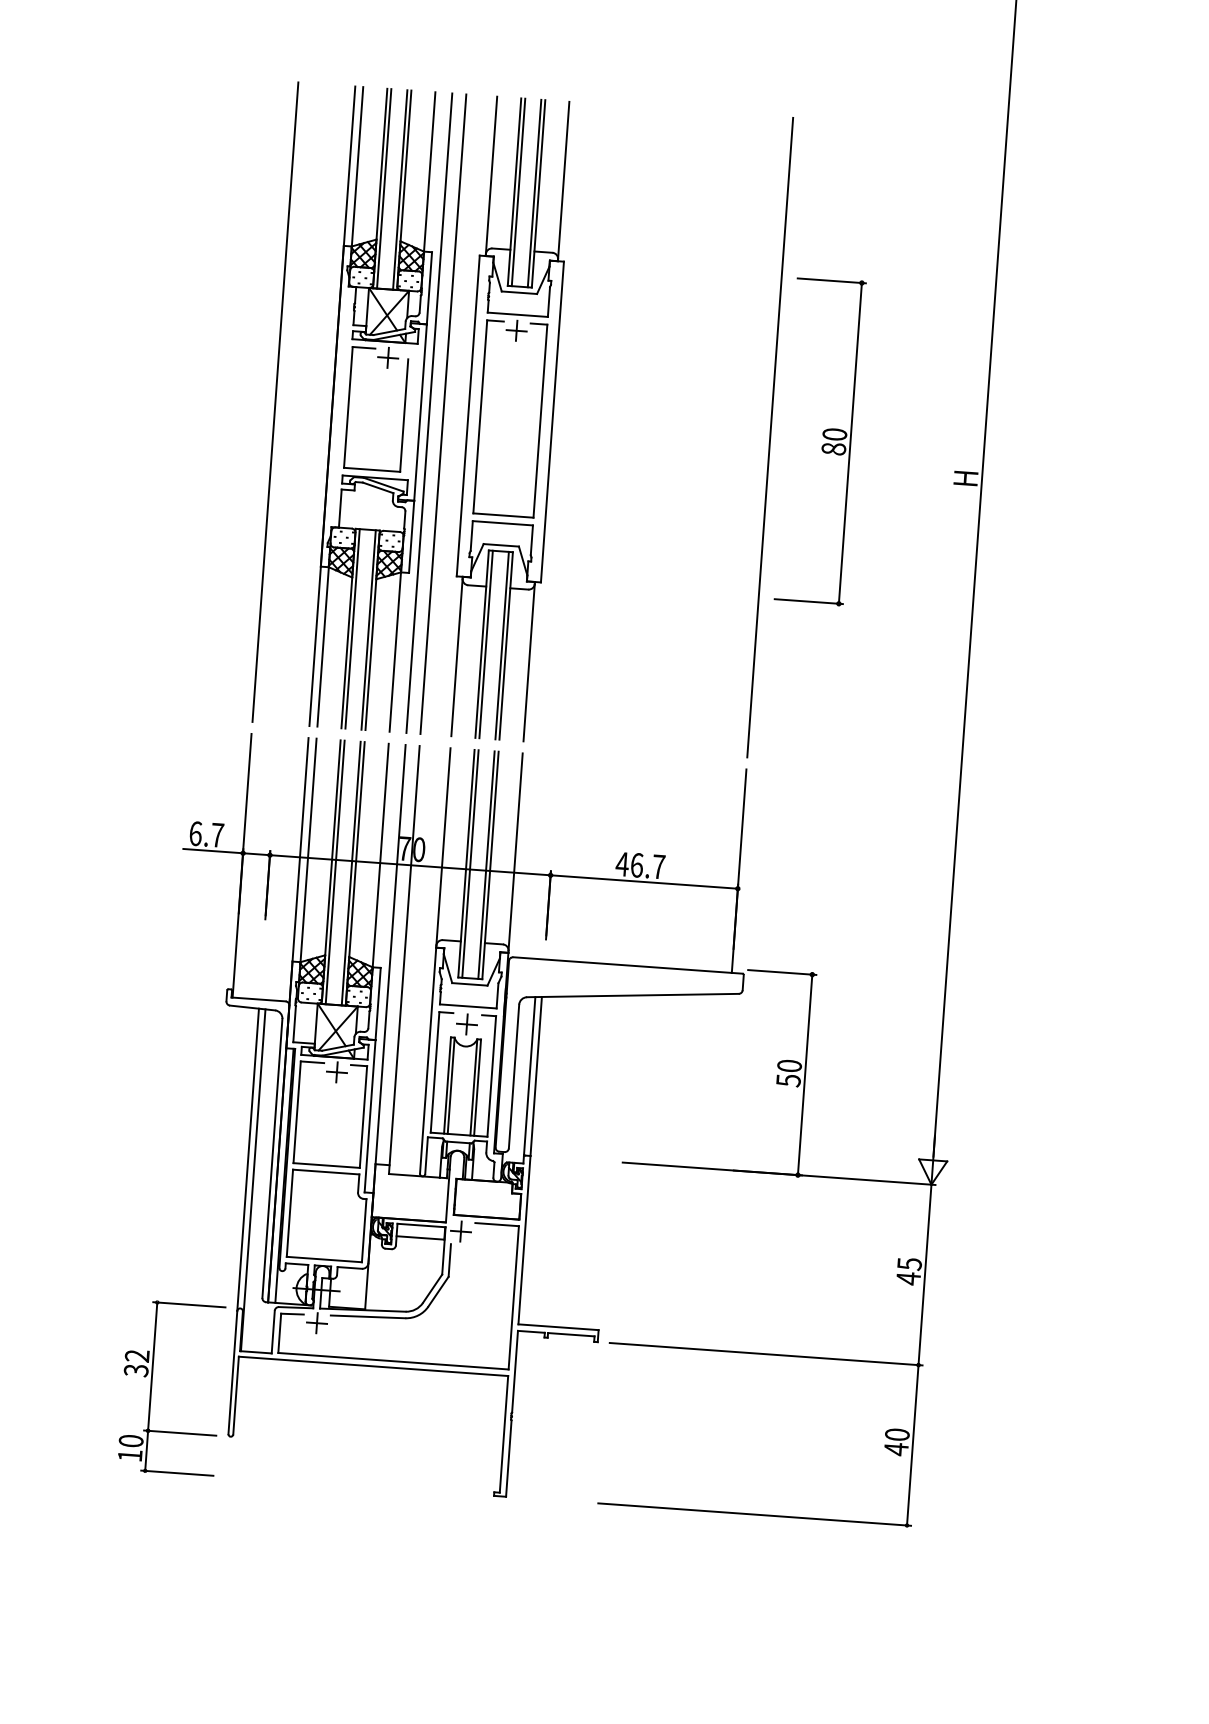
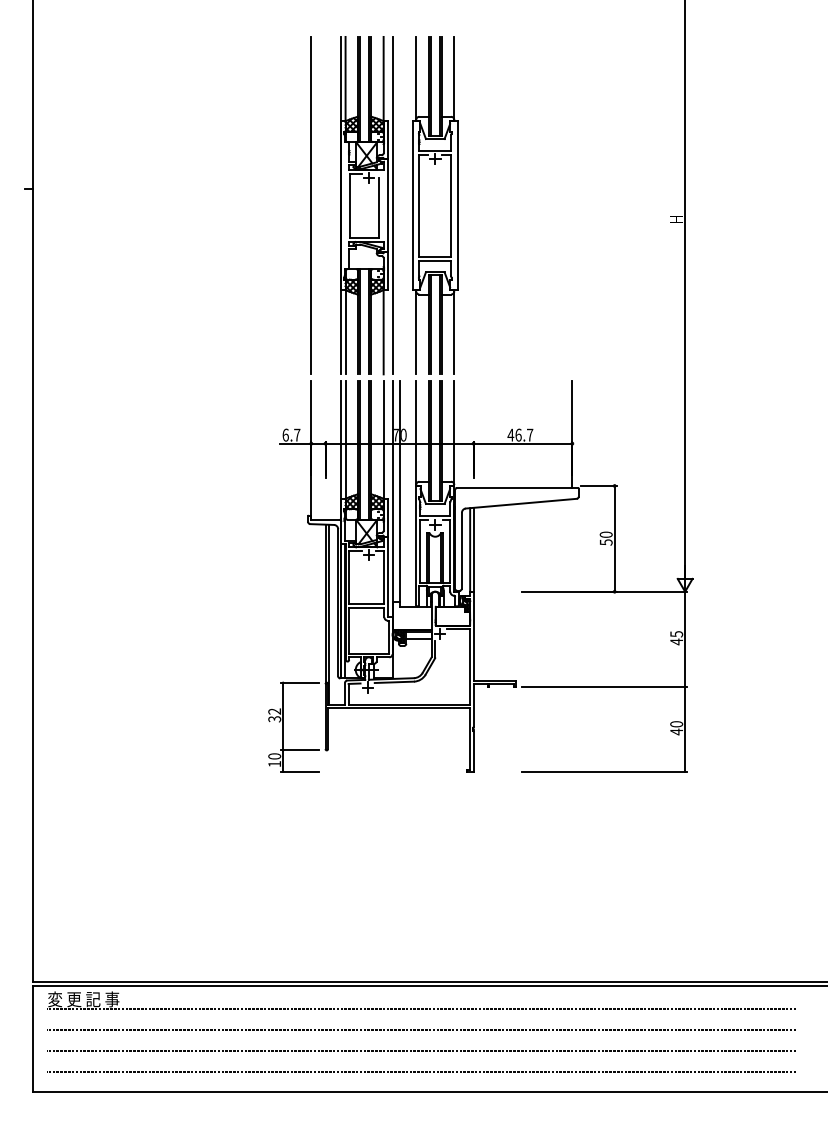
line: (442, 413) -> (399, 205), removed
line: (770, 437) -> (572, 205), removed
part: (819, 440) -> (598, 205), removed

